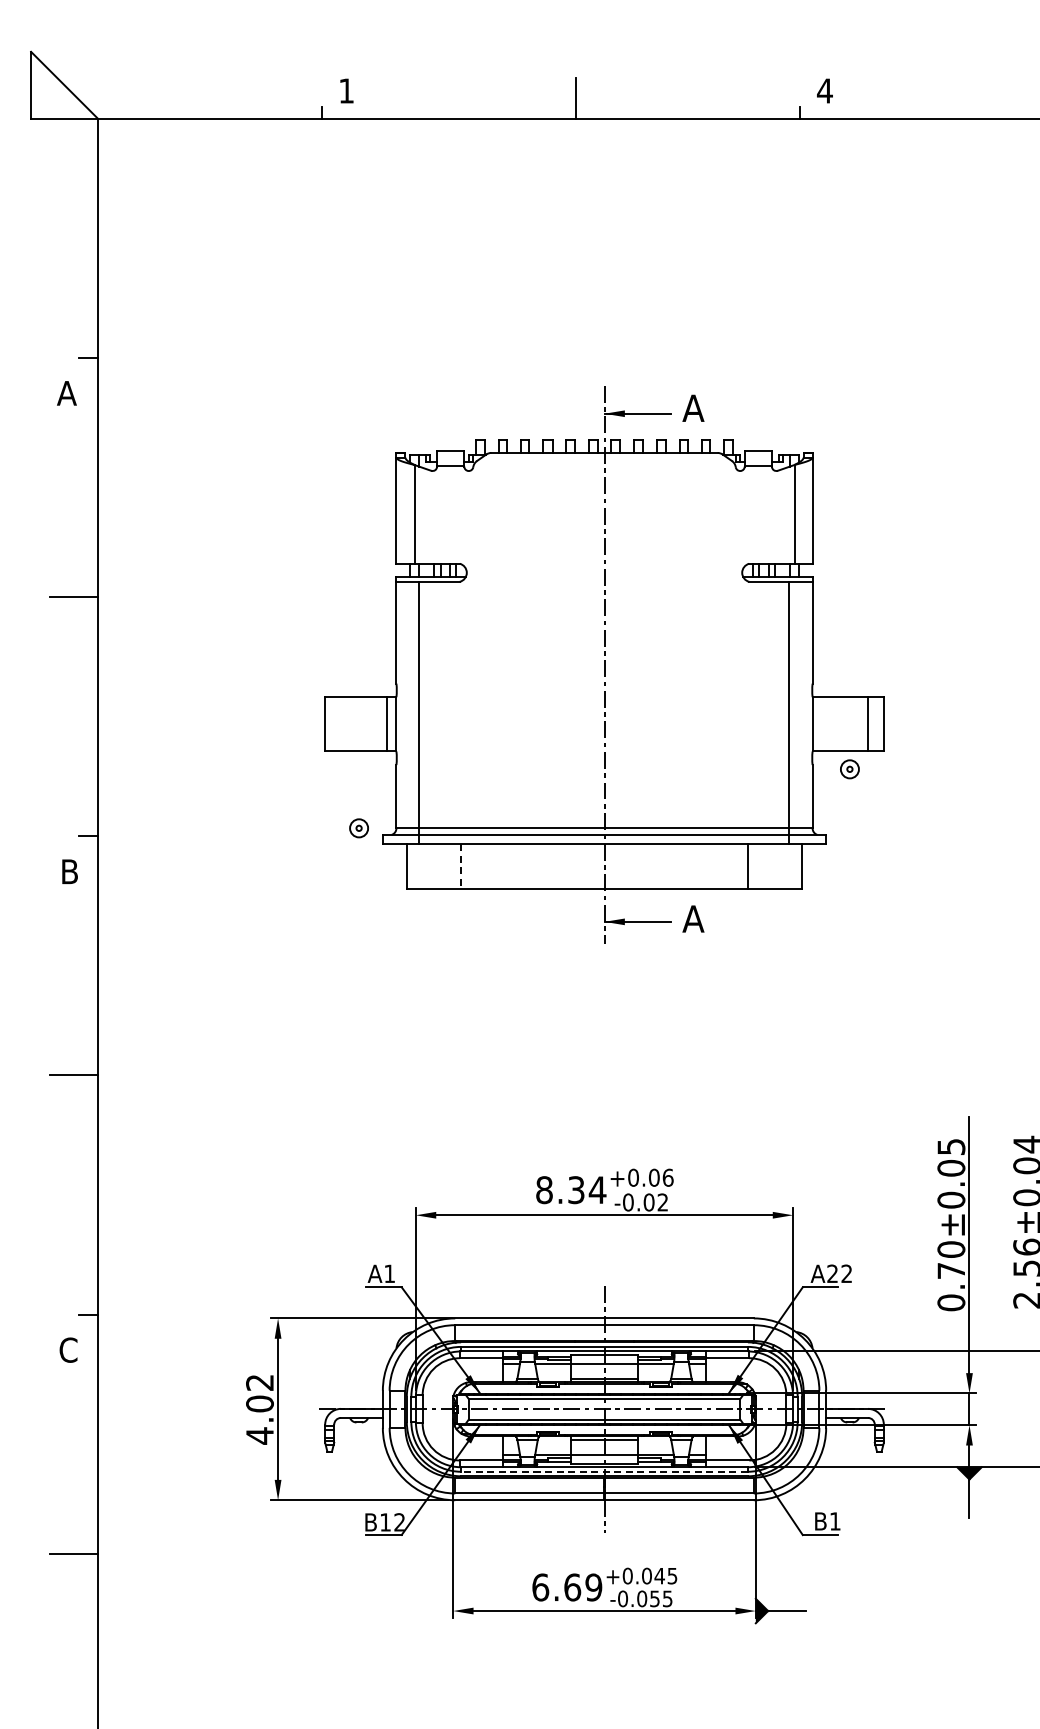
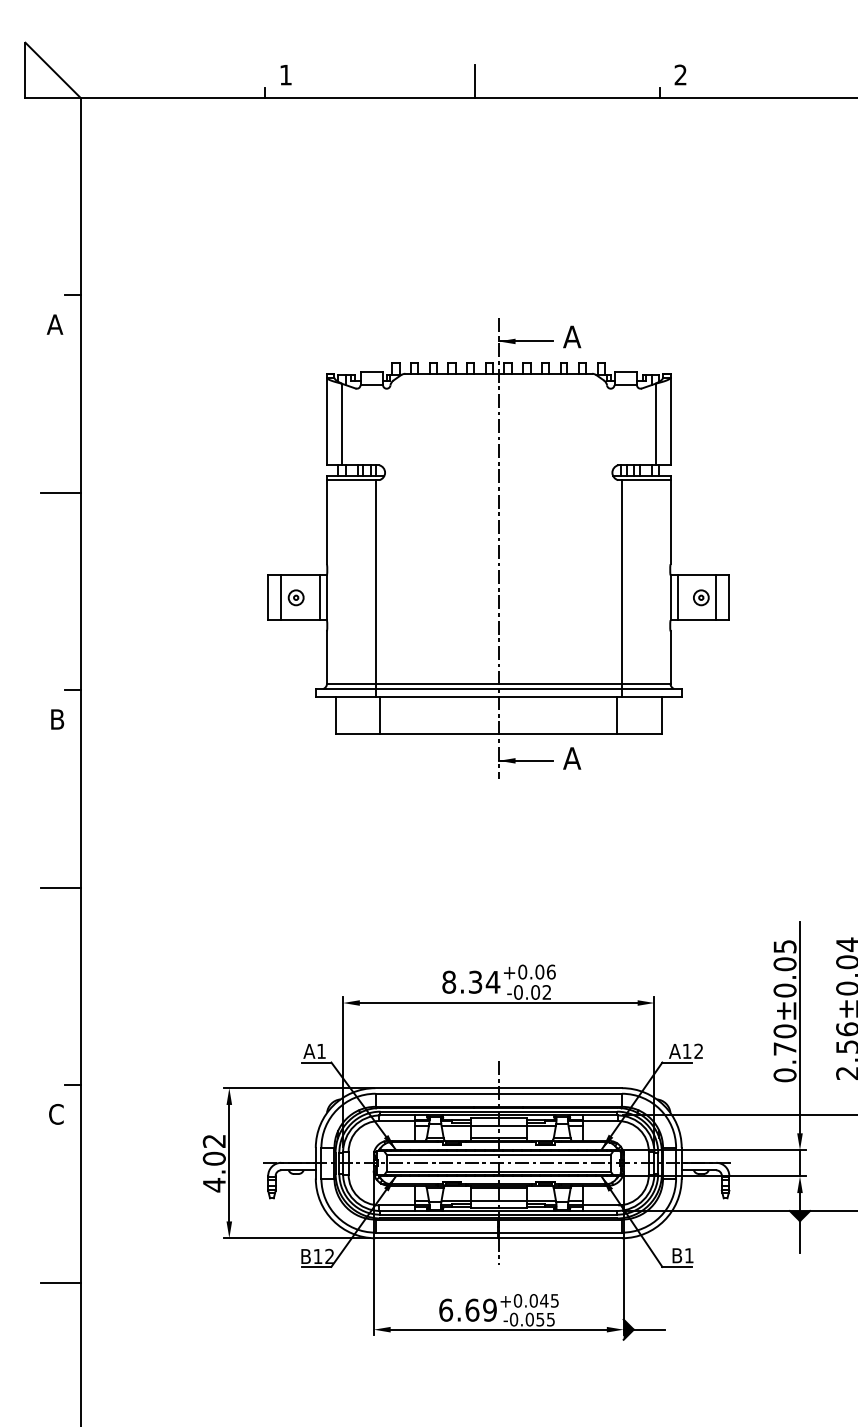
text: (824, 90) -> (680, 74), 4 -> 2
line: (419, 712) -> (375, 588), moved
line: (788, 712) -> (621, 588), moved
line: (341, 724) -> (281, 597), added
line: (821, 724) -> (677, 597), added
part: (849, 769) -> (700, 597), moved
part: (358, 828) -> (295, 597), moved
line: (461, 866) -> (380, 715), dashed -> solid
text: (832, 1273) -> (686, 1051), A22 -> A12
line: (604, 1471) -> (498, 1214), dashed -> solid

